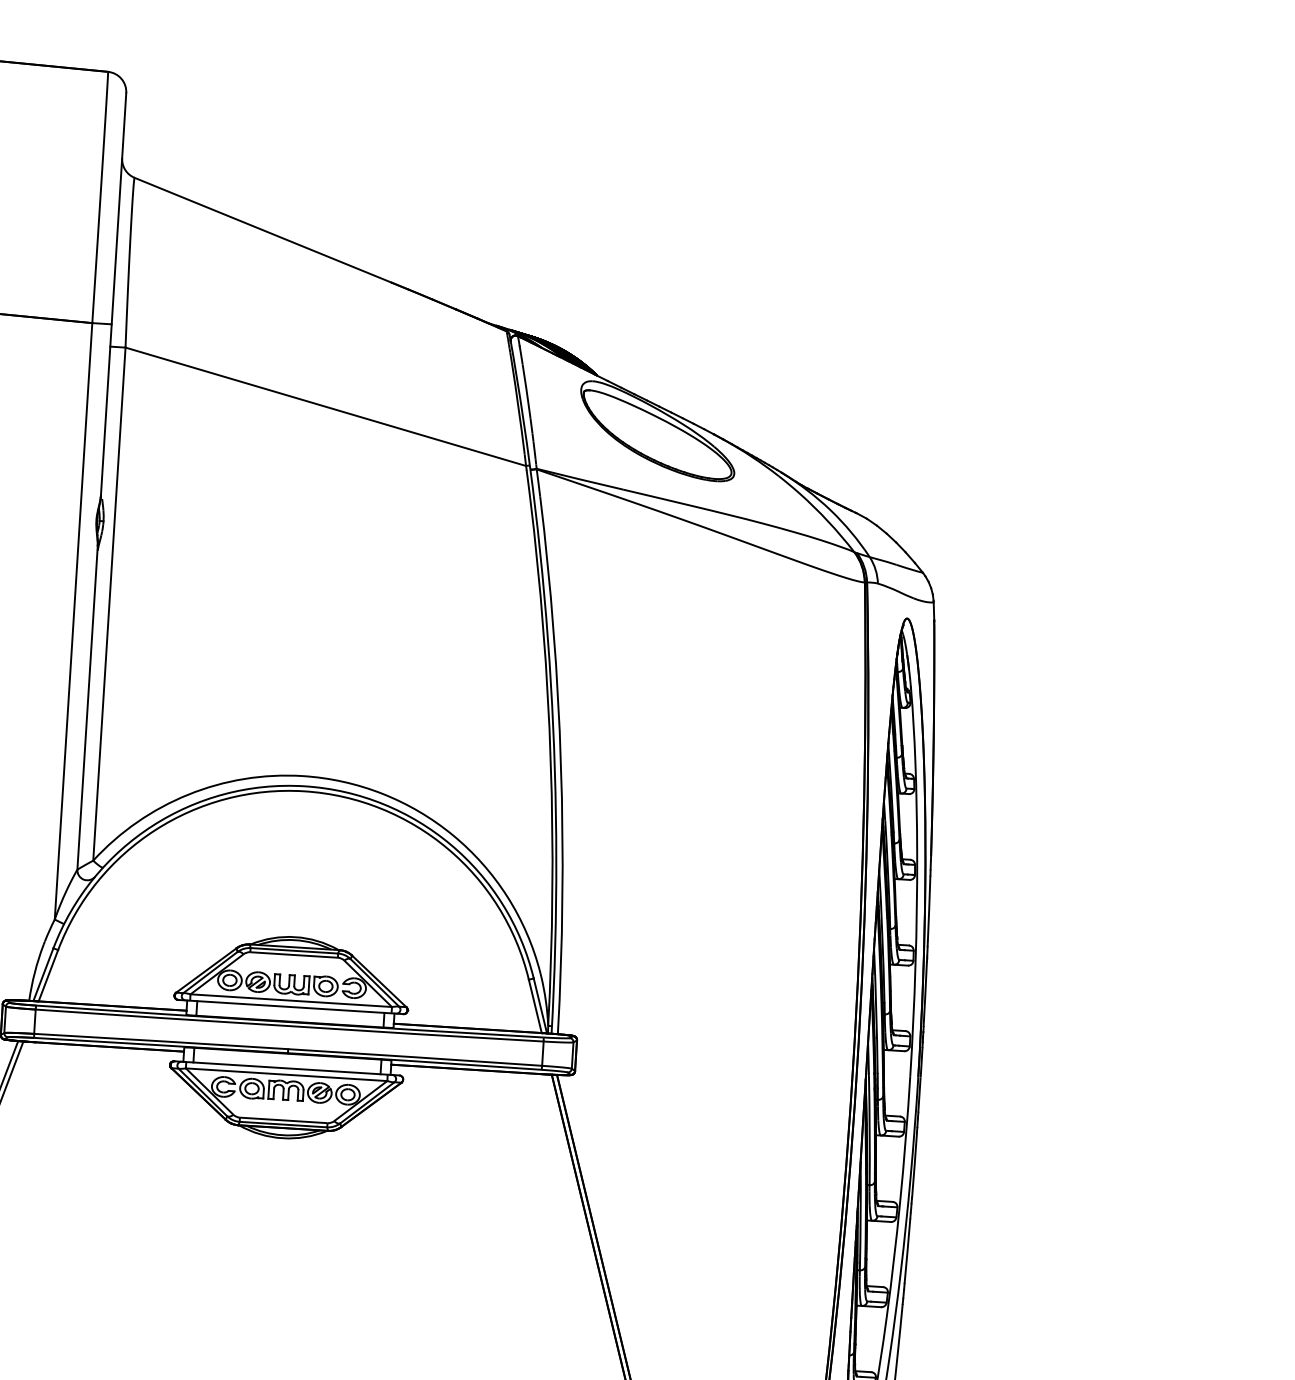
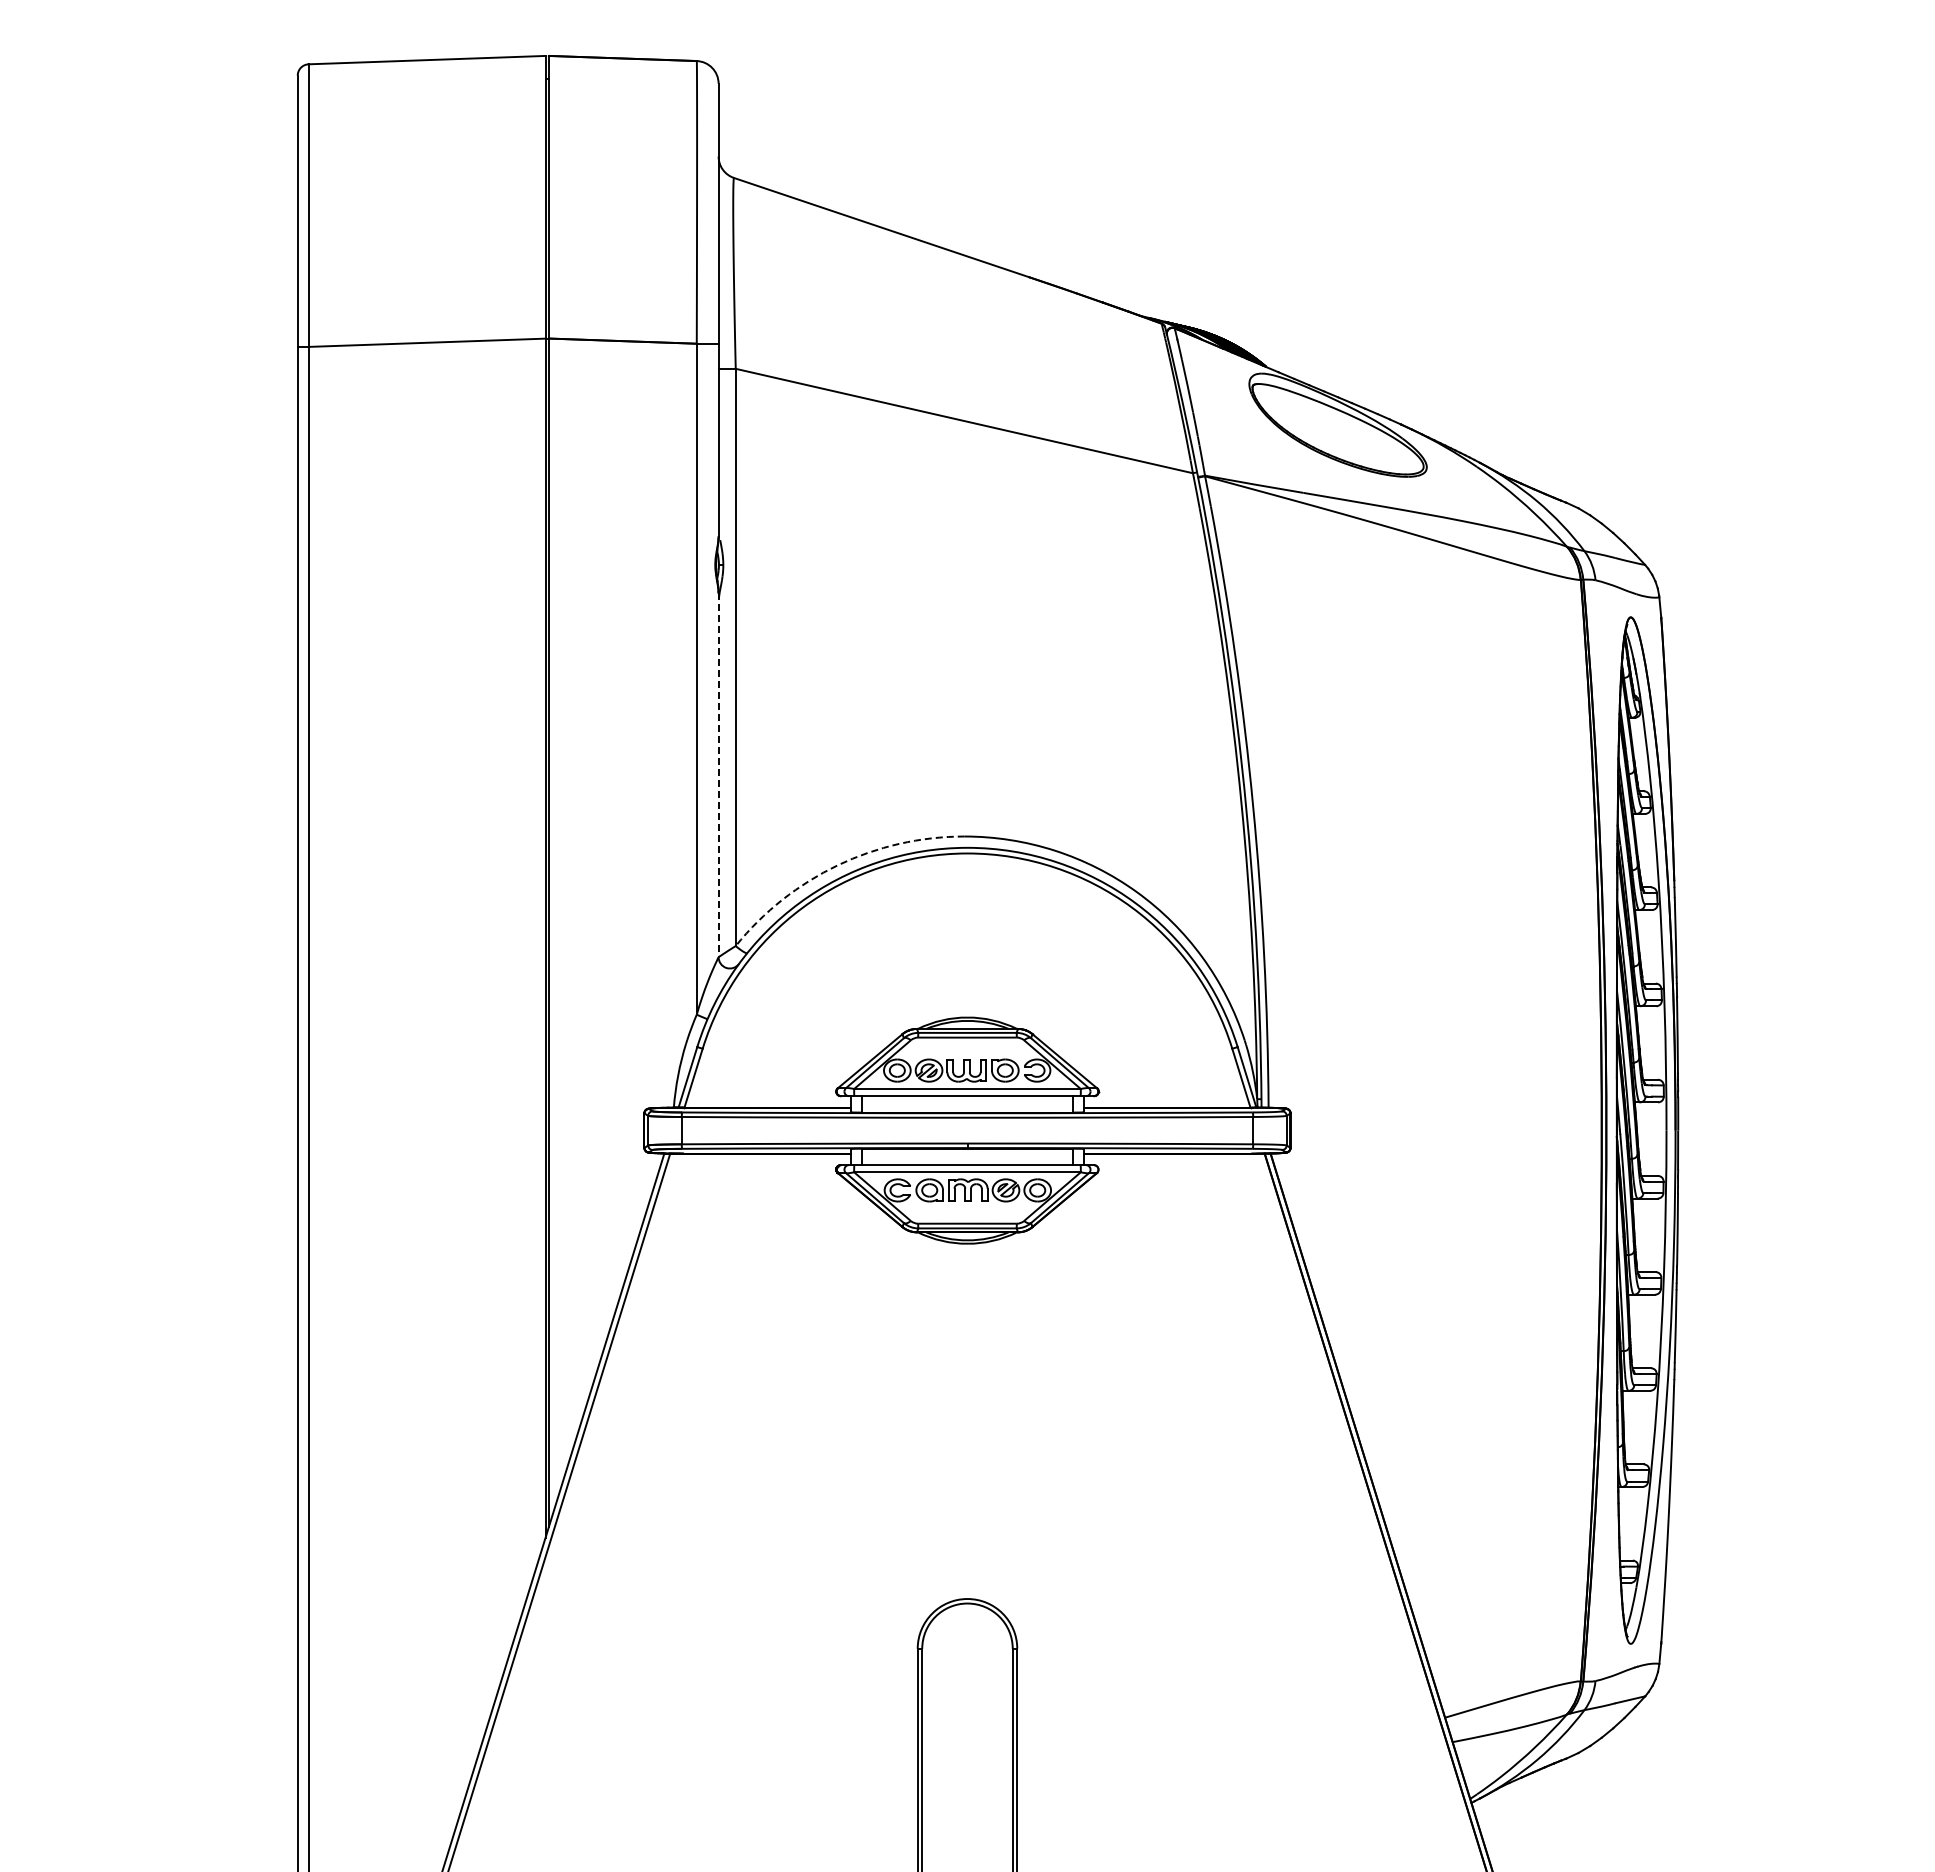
line: (87, 708) -> (718, 775), solid -> dashed
arc: (188, 794) -> (837, 865), solid -> dashed

